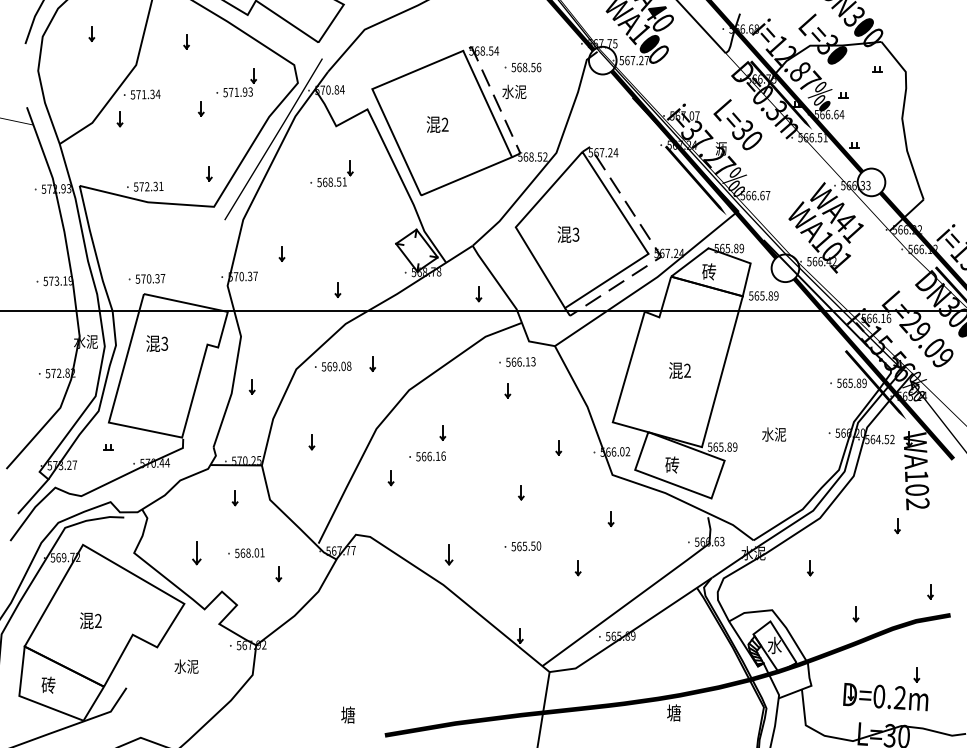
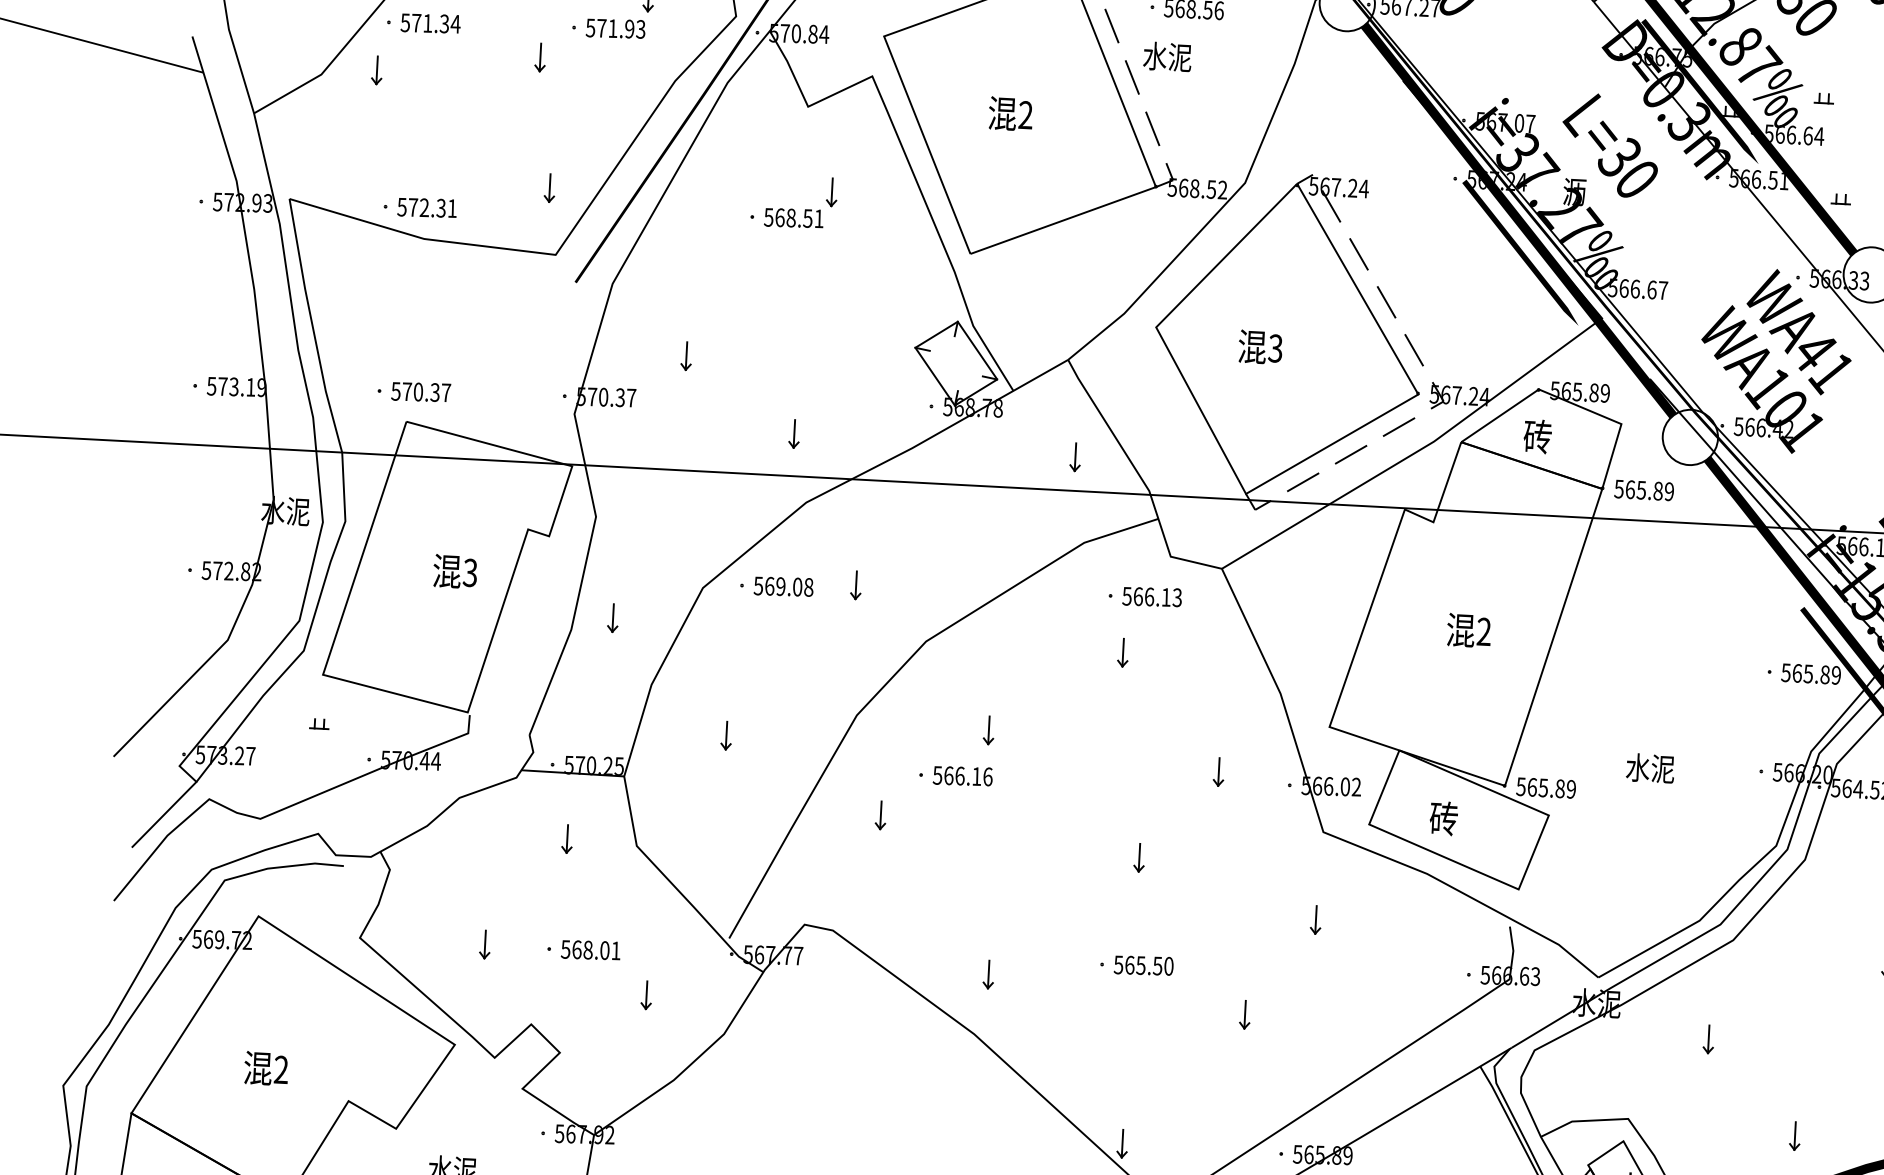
text: (157, 343) -> (455, 571), moved
part: (196, 552) -> (484, 943), size x0.62
part: (448, 554) -> (987, 973), size x0.71

